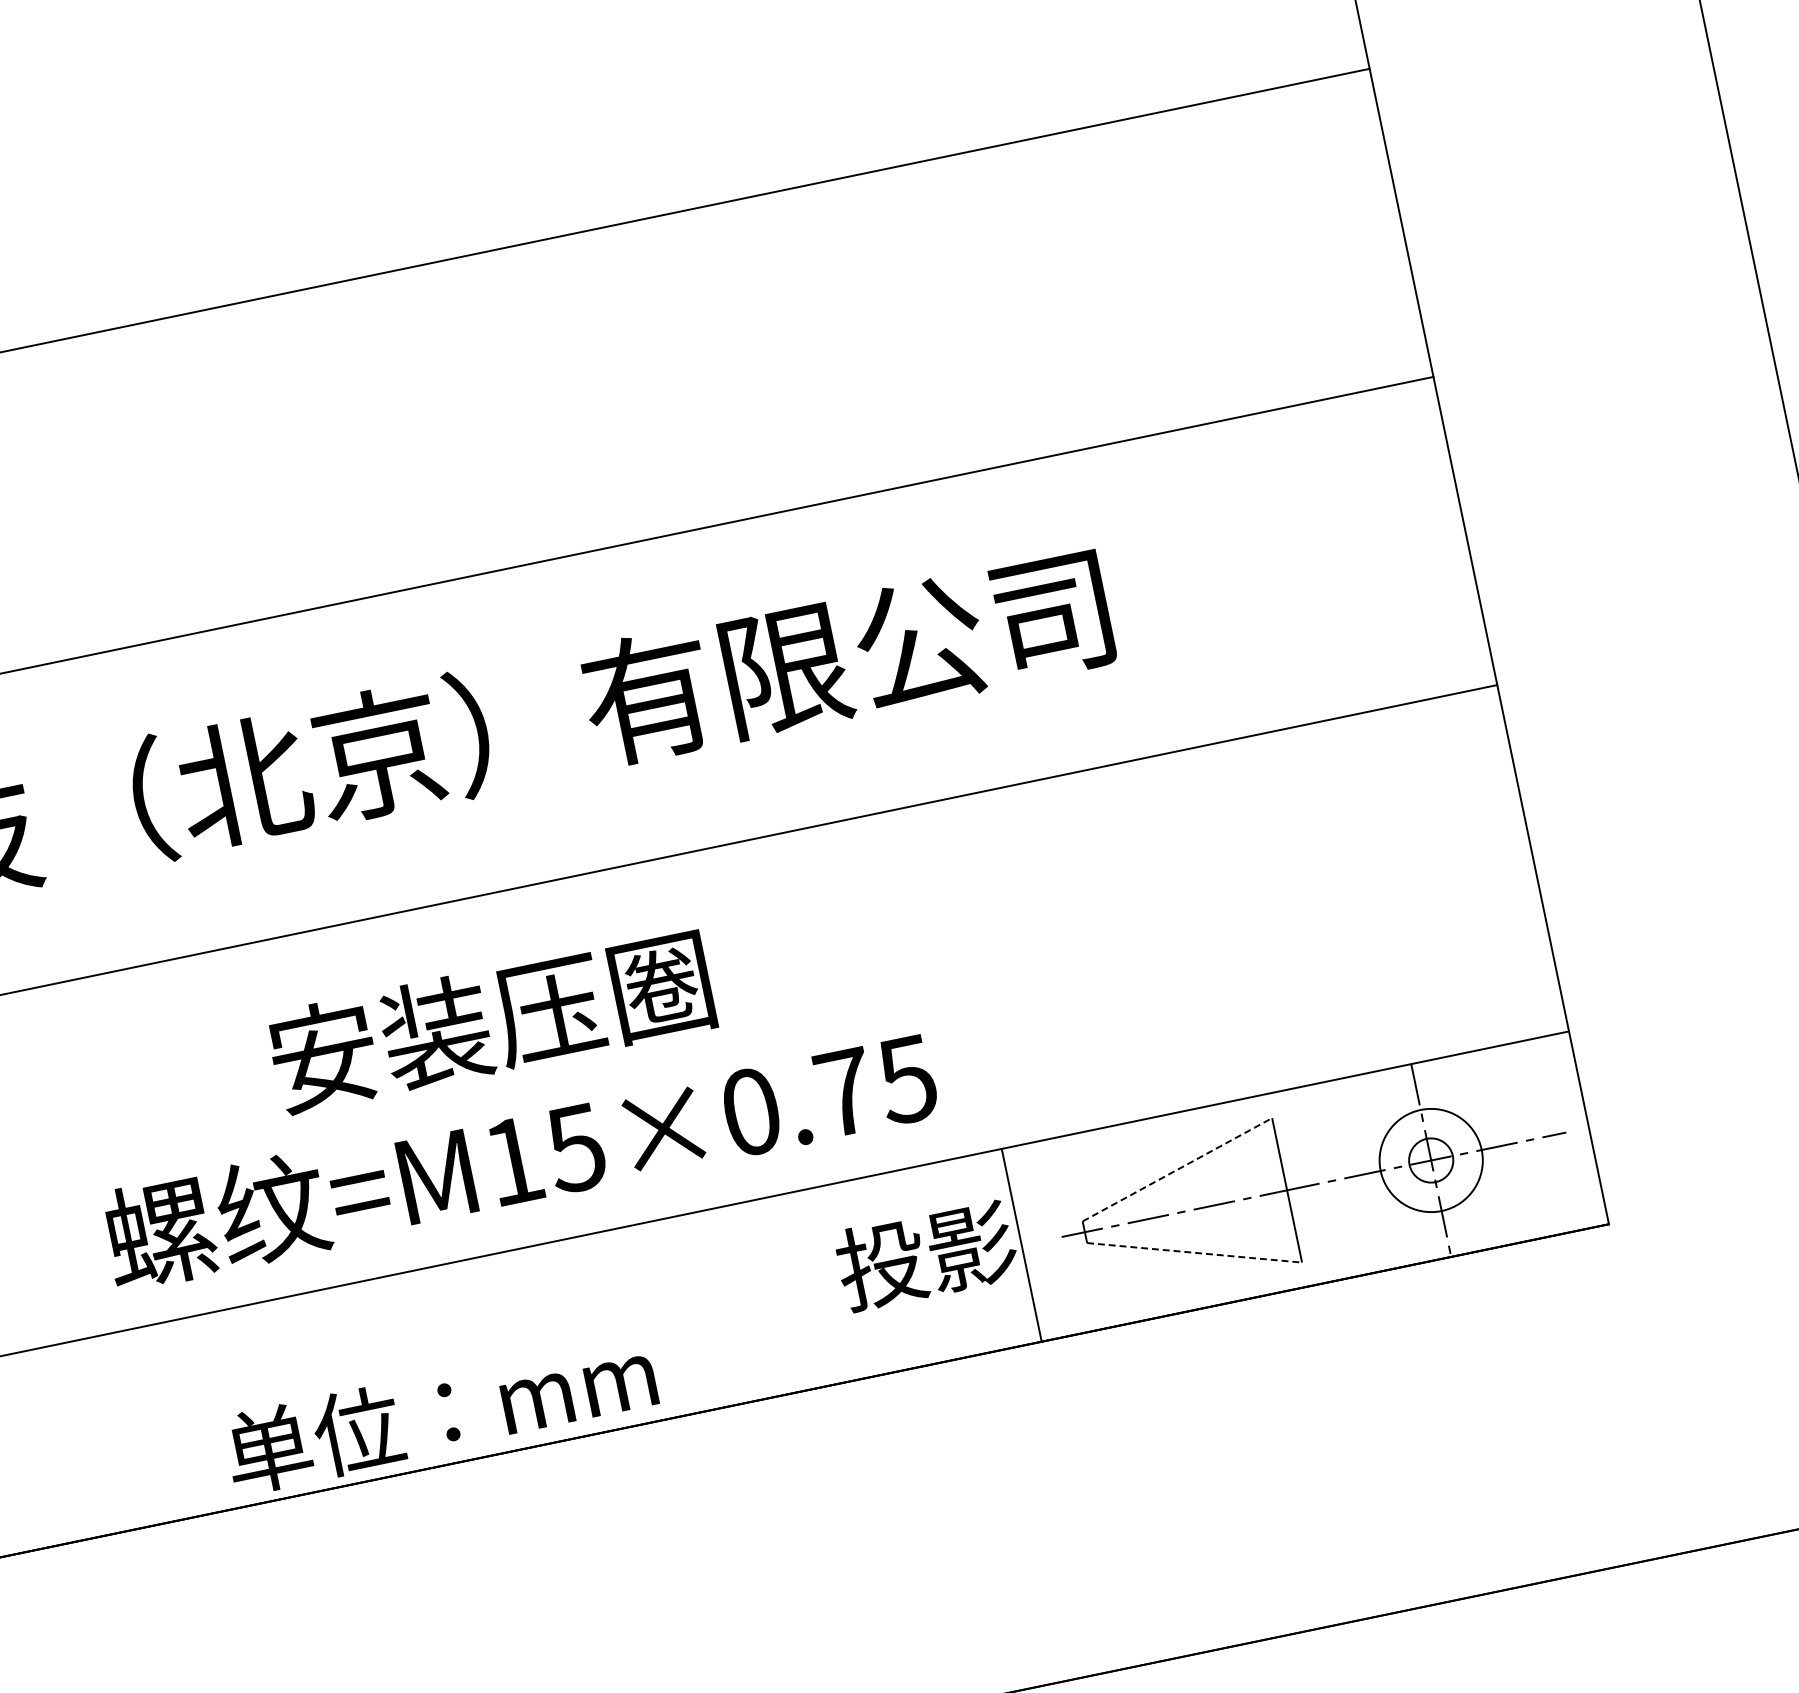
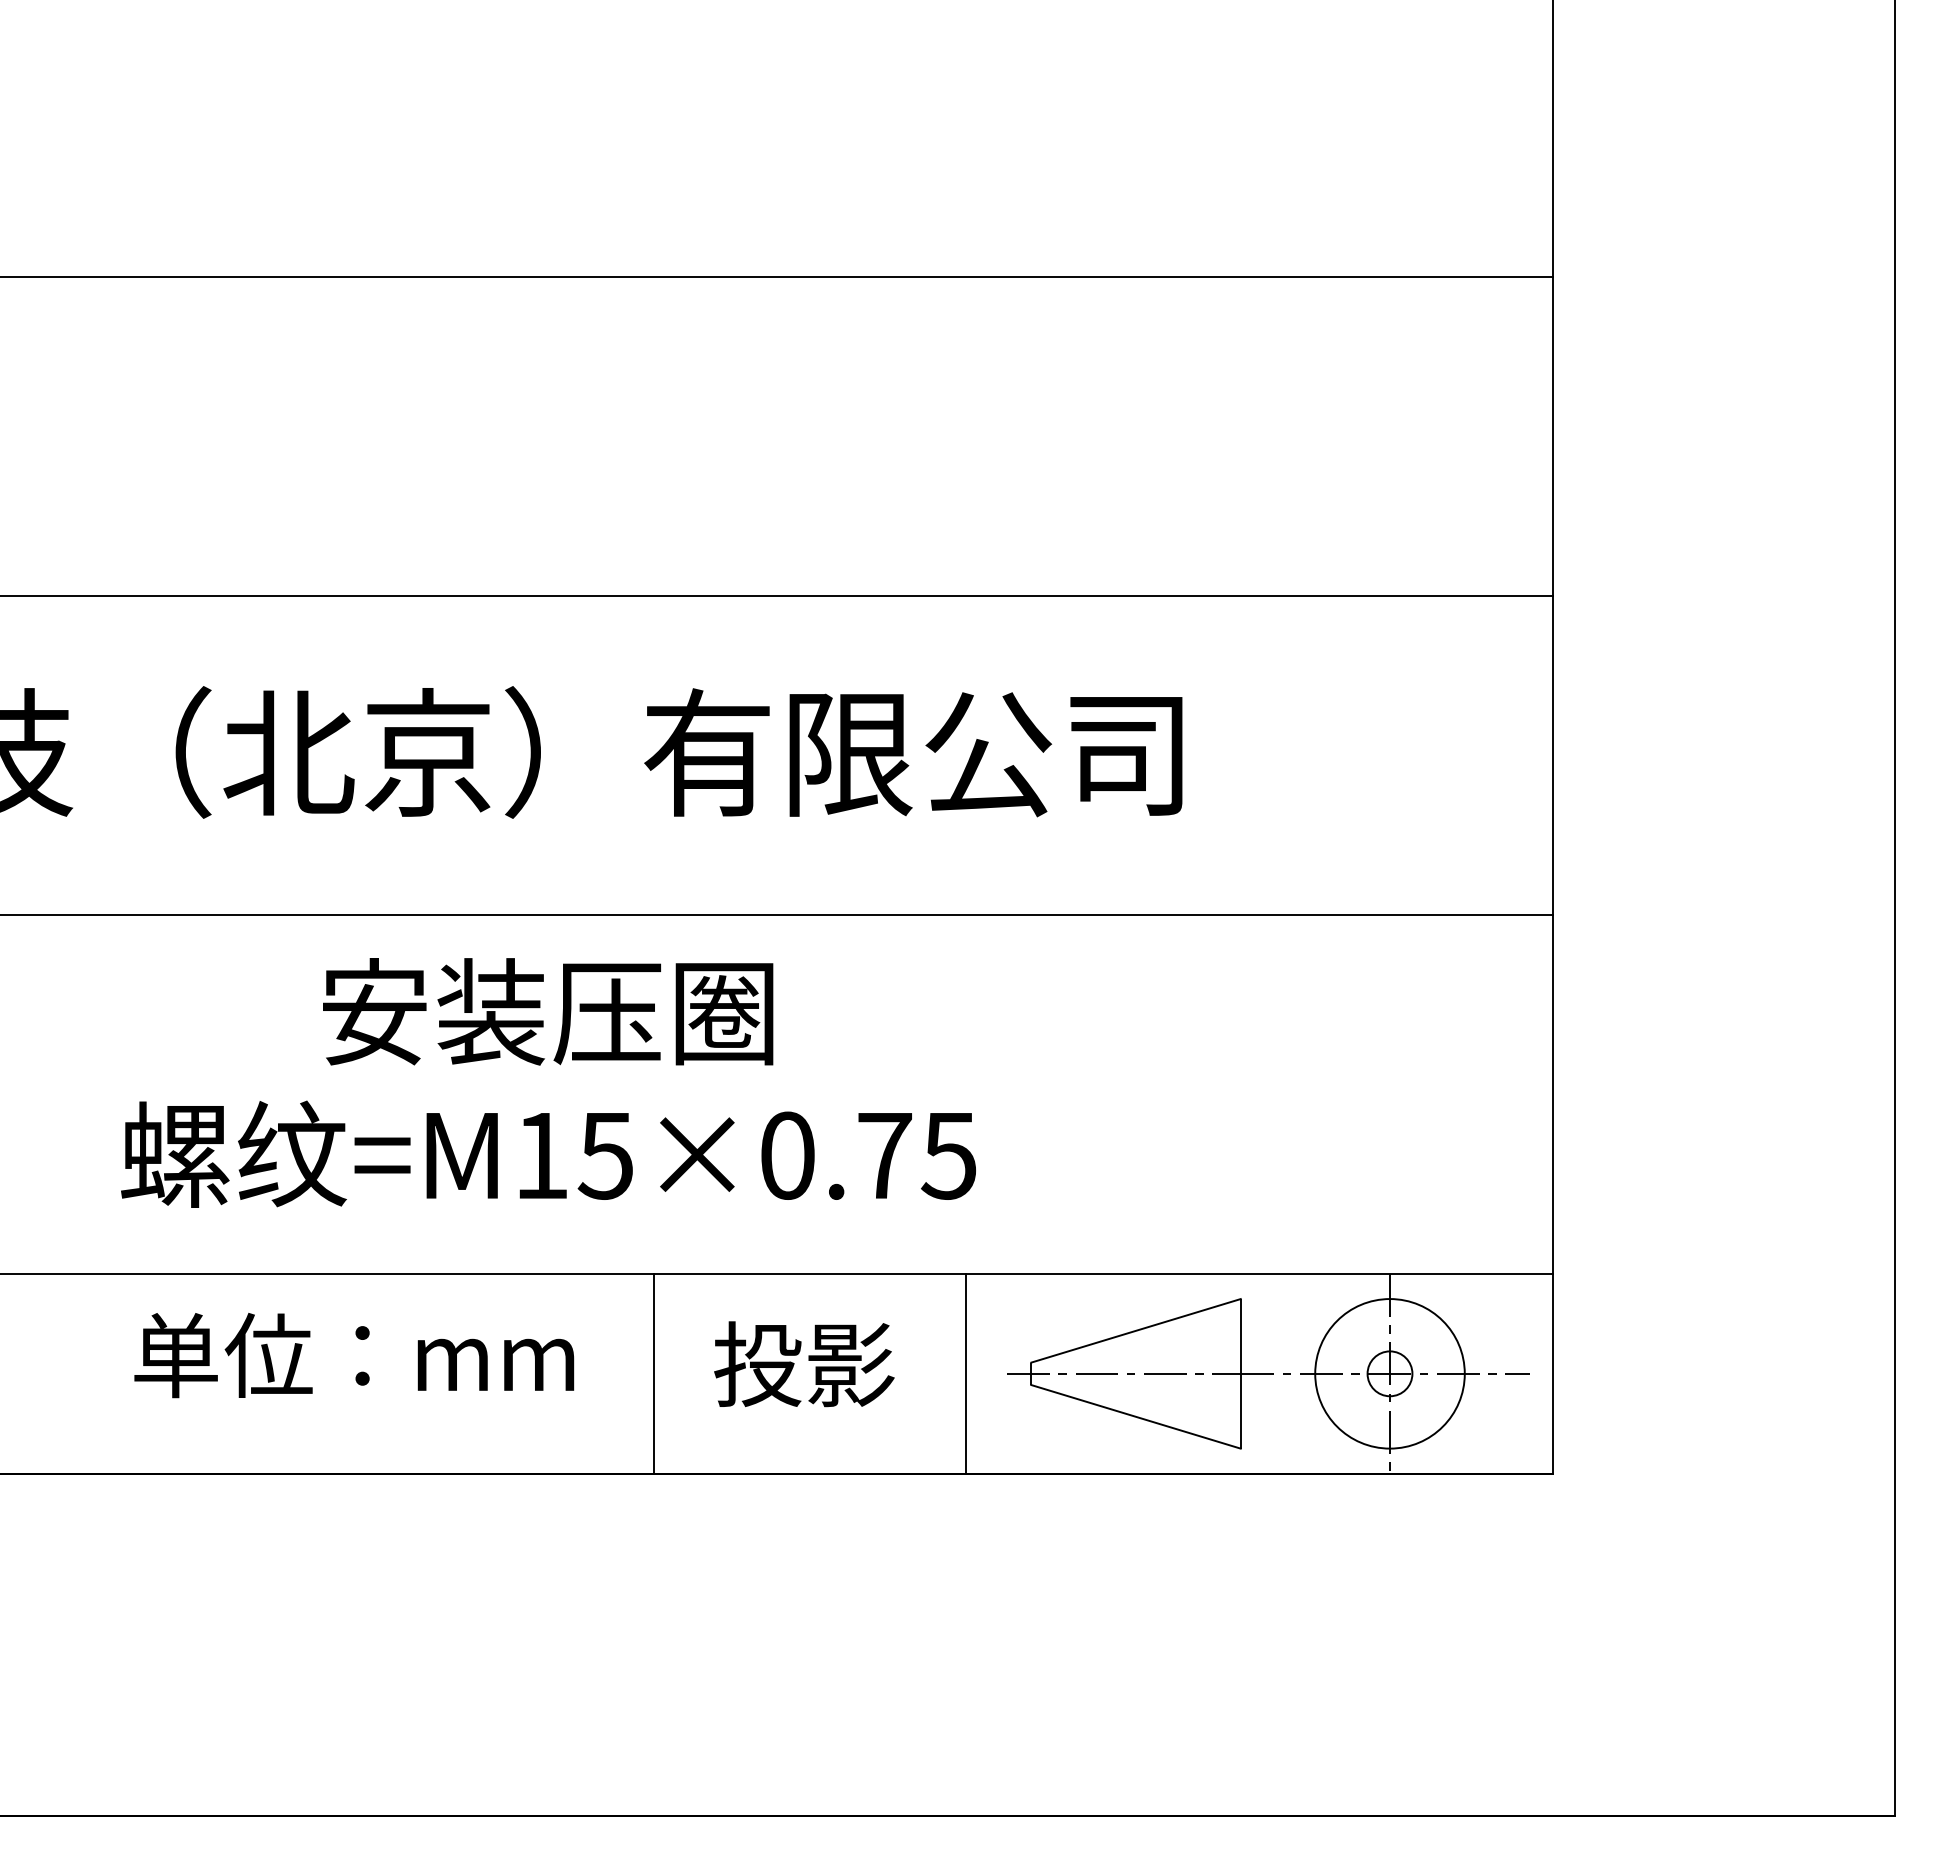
text: (505, 1089) -> (548, 1082), moved
circle: (1430, 1160) -> (1389, 1373), size x1.43
line: (1177, 1169) -> (1136, 1330), dashed -> solid
line: (1195, 1252) -> (1136, 1416), dashed -> solid
text: (926, 1255) -> (804, 1364), moved
line: (720, 1307) -> (653, 1373), added
text: (441, 1413) -> (354, 1355), moved

